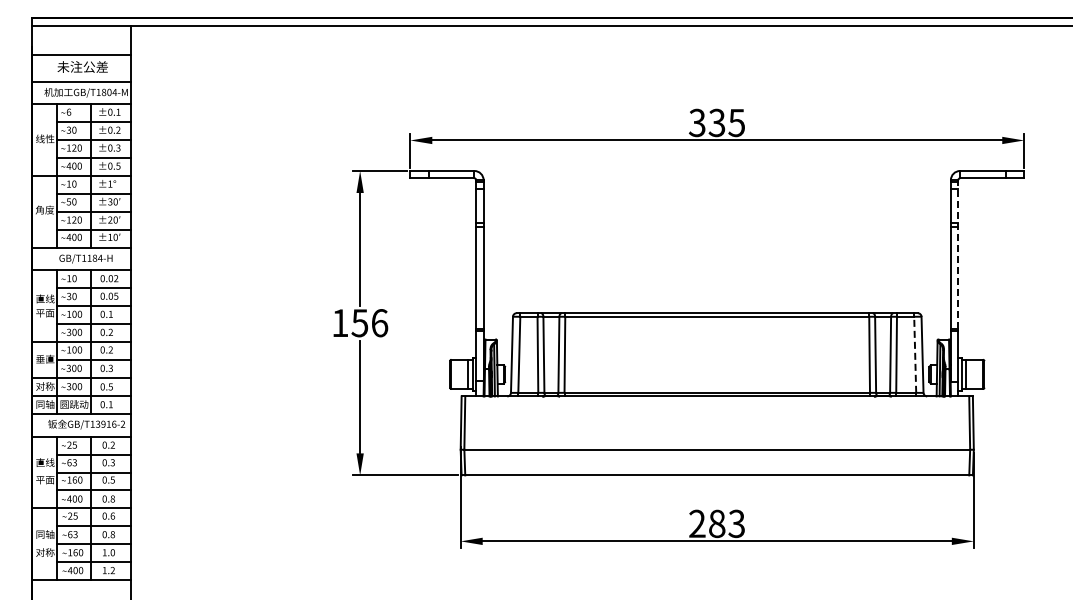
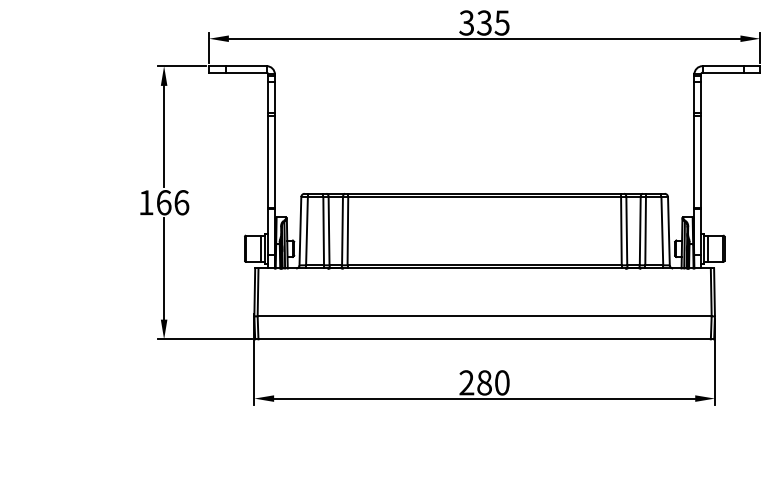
line: (958, 254) -> (701, 141), dashed -> solid
text: (359, 323) -> (163, 203), 156 -> 166
line: (915, 354) -> (662, 230), dashed -> solid
text: (736, 523) -> (501, 382), 283 -> 280

